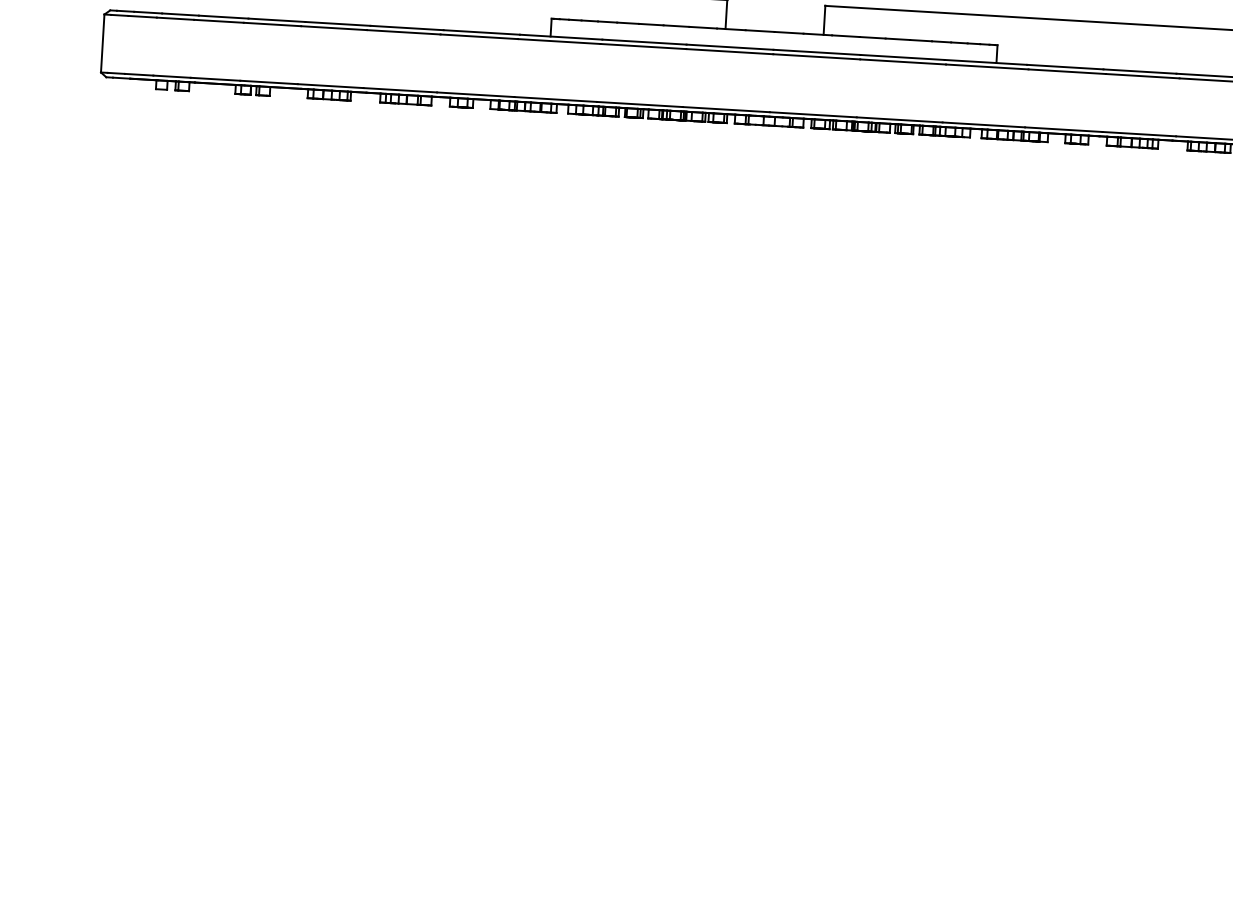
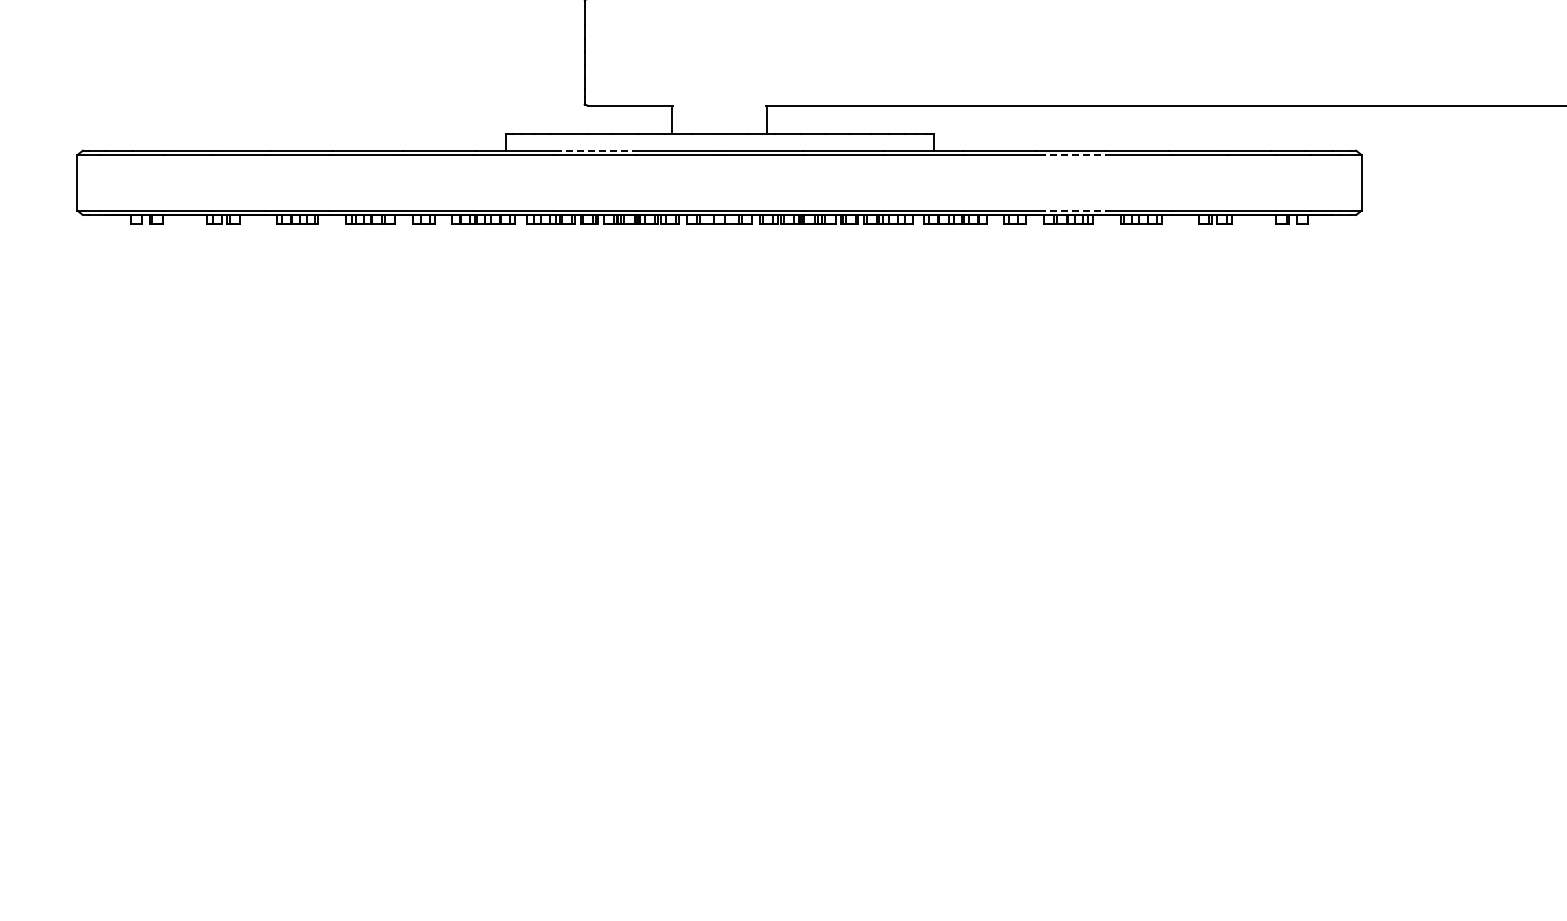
line: (645, 41) -> (596, 150), solid -> dashed
line: (1142, 76) -> (1074, 155), solid -> dashed
line: (1139, 133) -> (1074, 210), solid -> dashed

